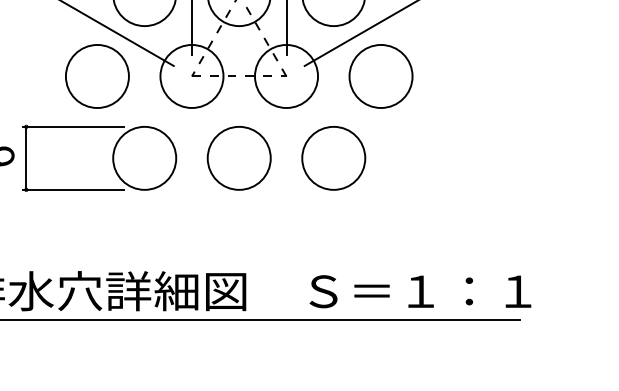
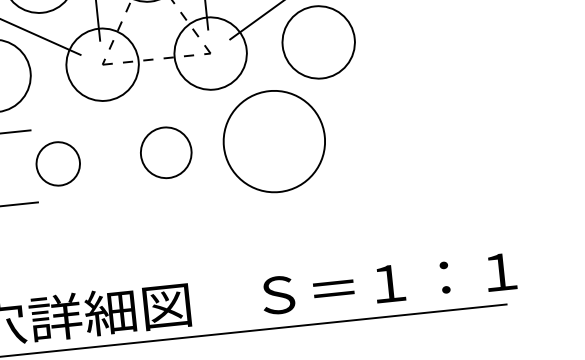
circle: (144, 157) -> (57, 162), size x0.6
circle: (333, 157) -> (273, 140), size x1.4
circle: (238, 158) -> (165, 152), size x0.7

